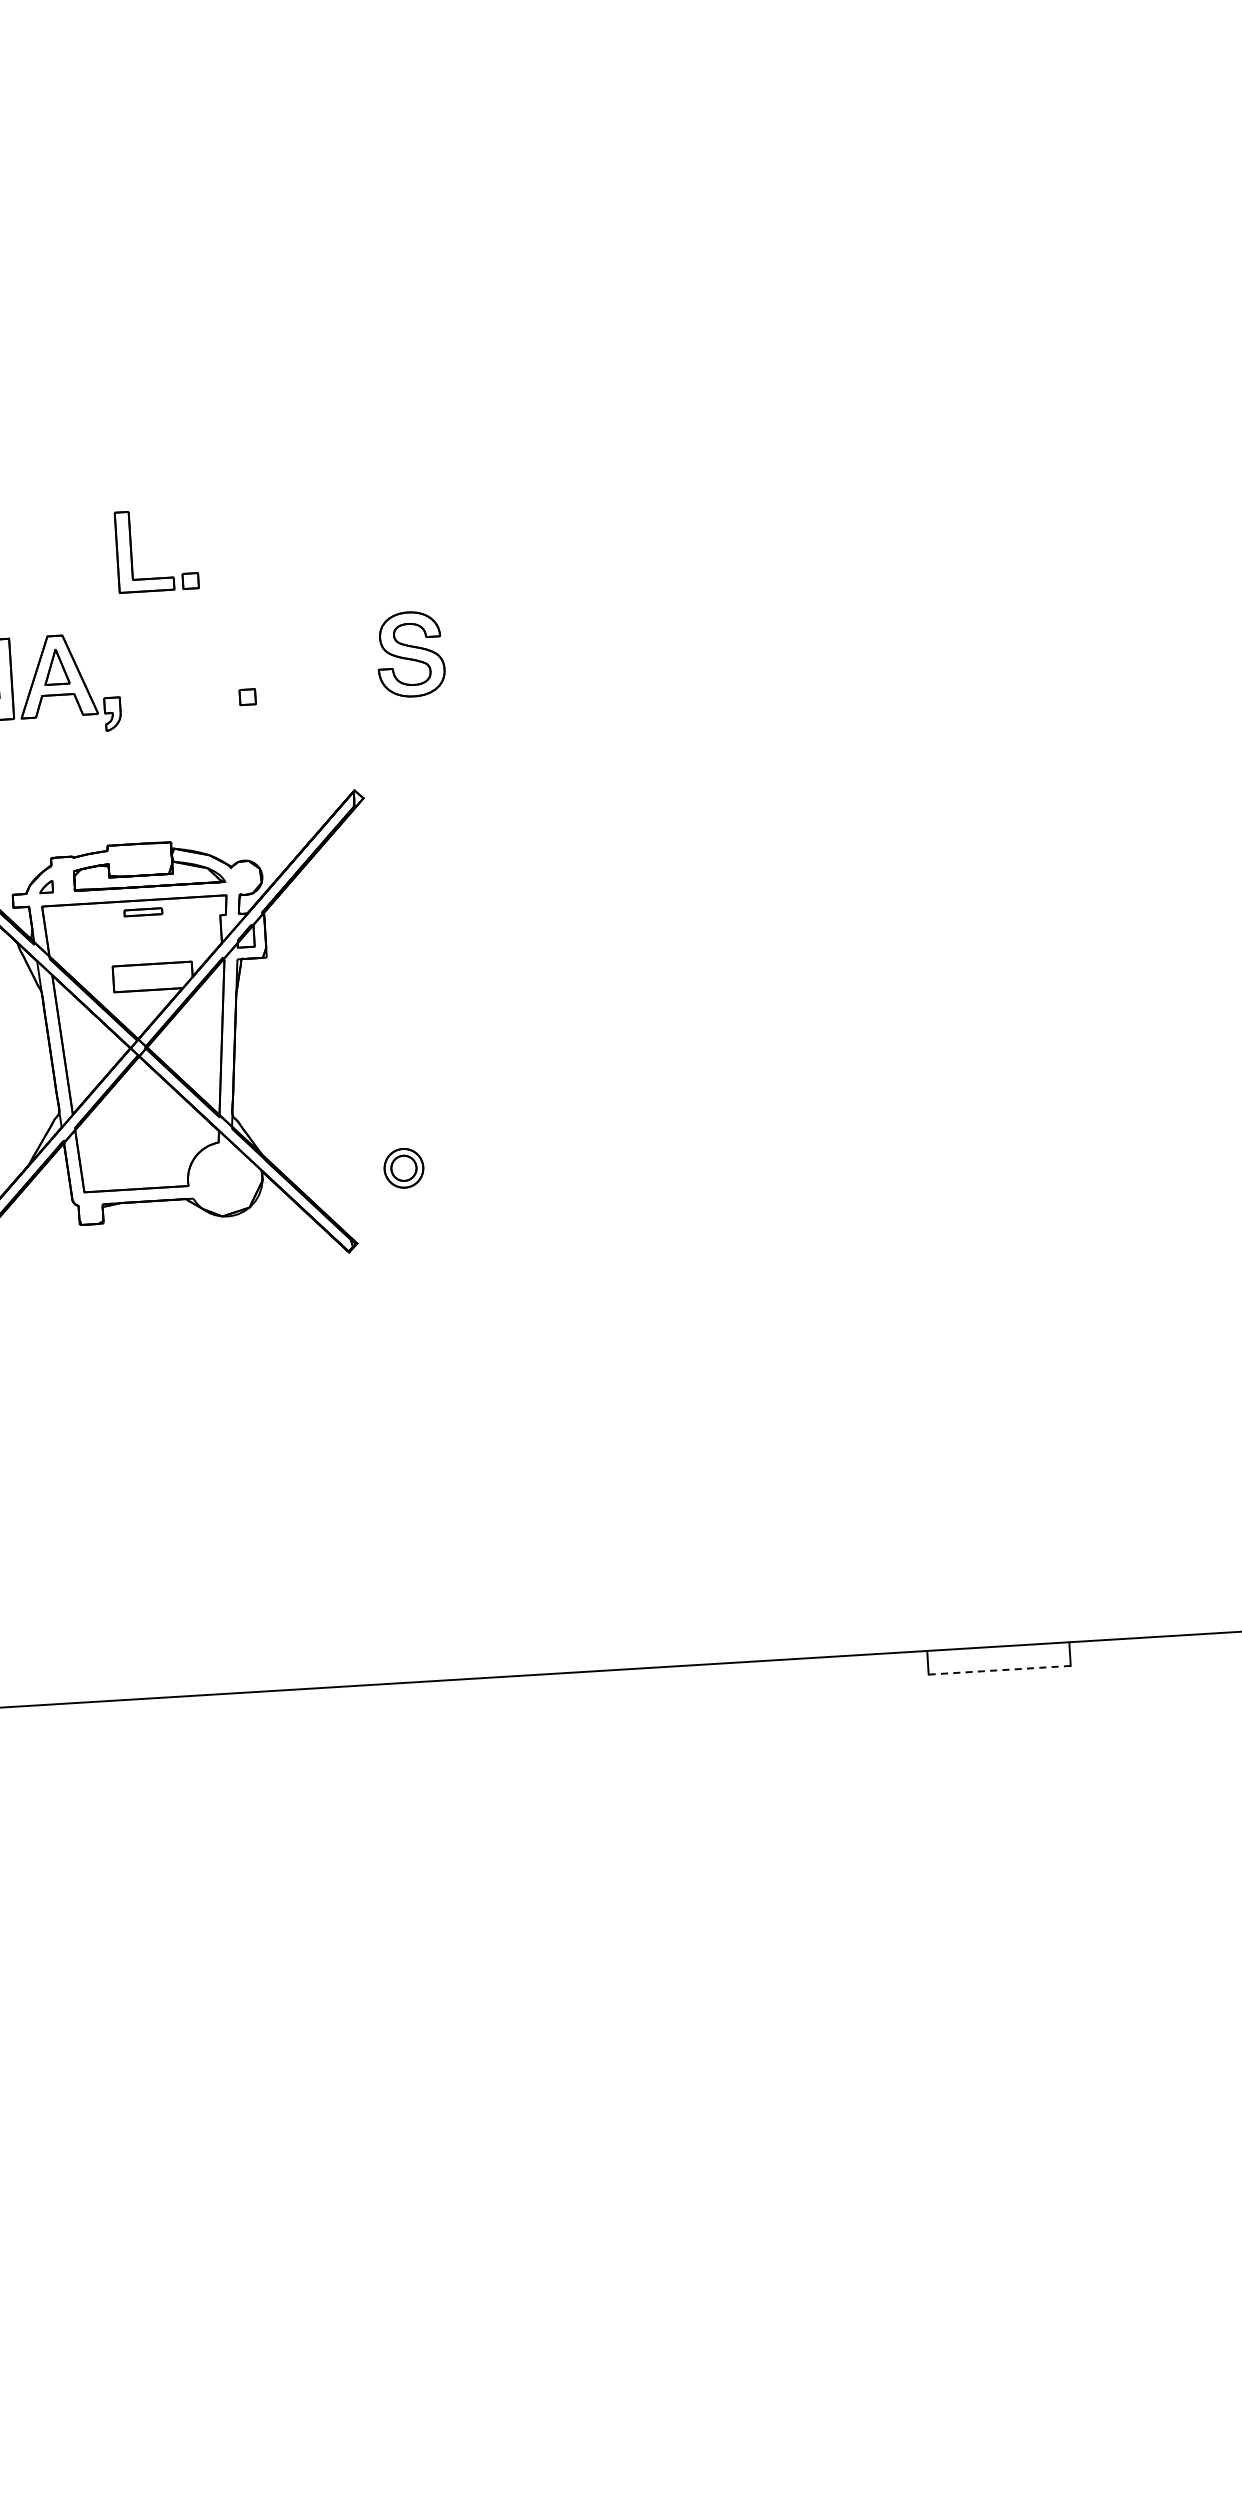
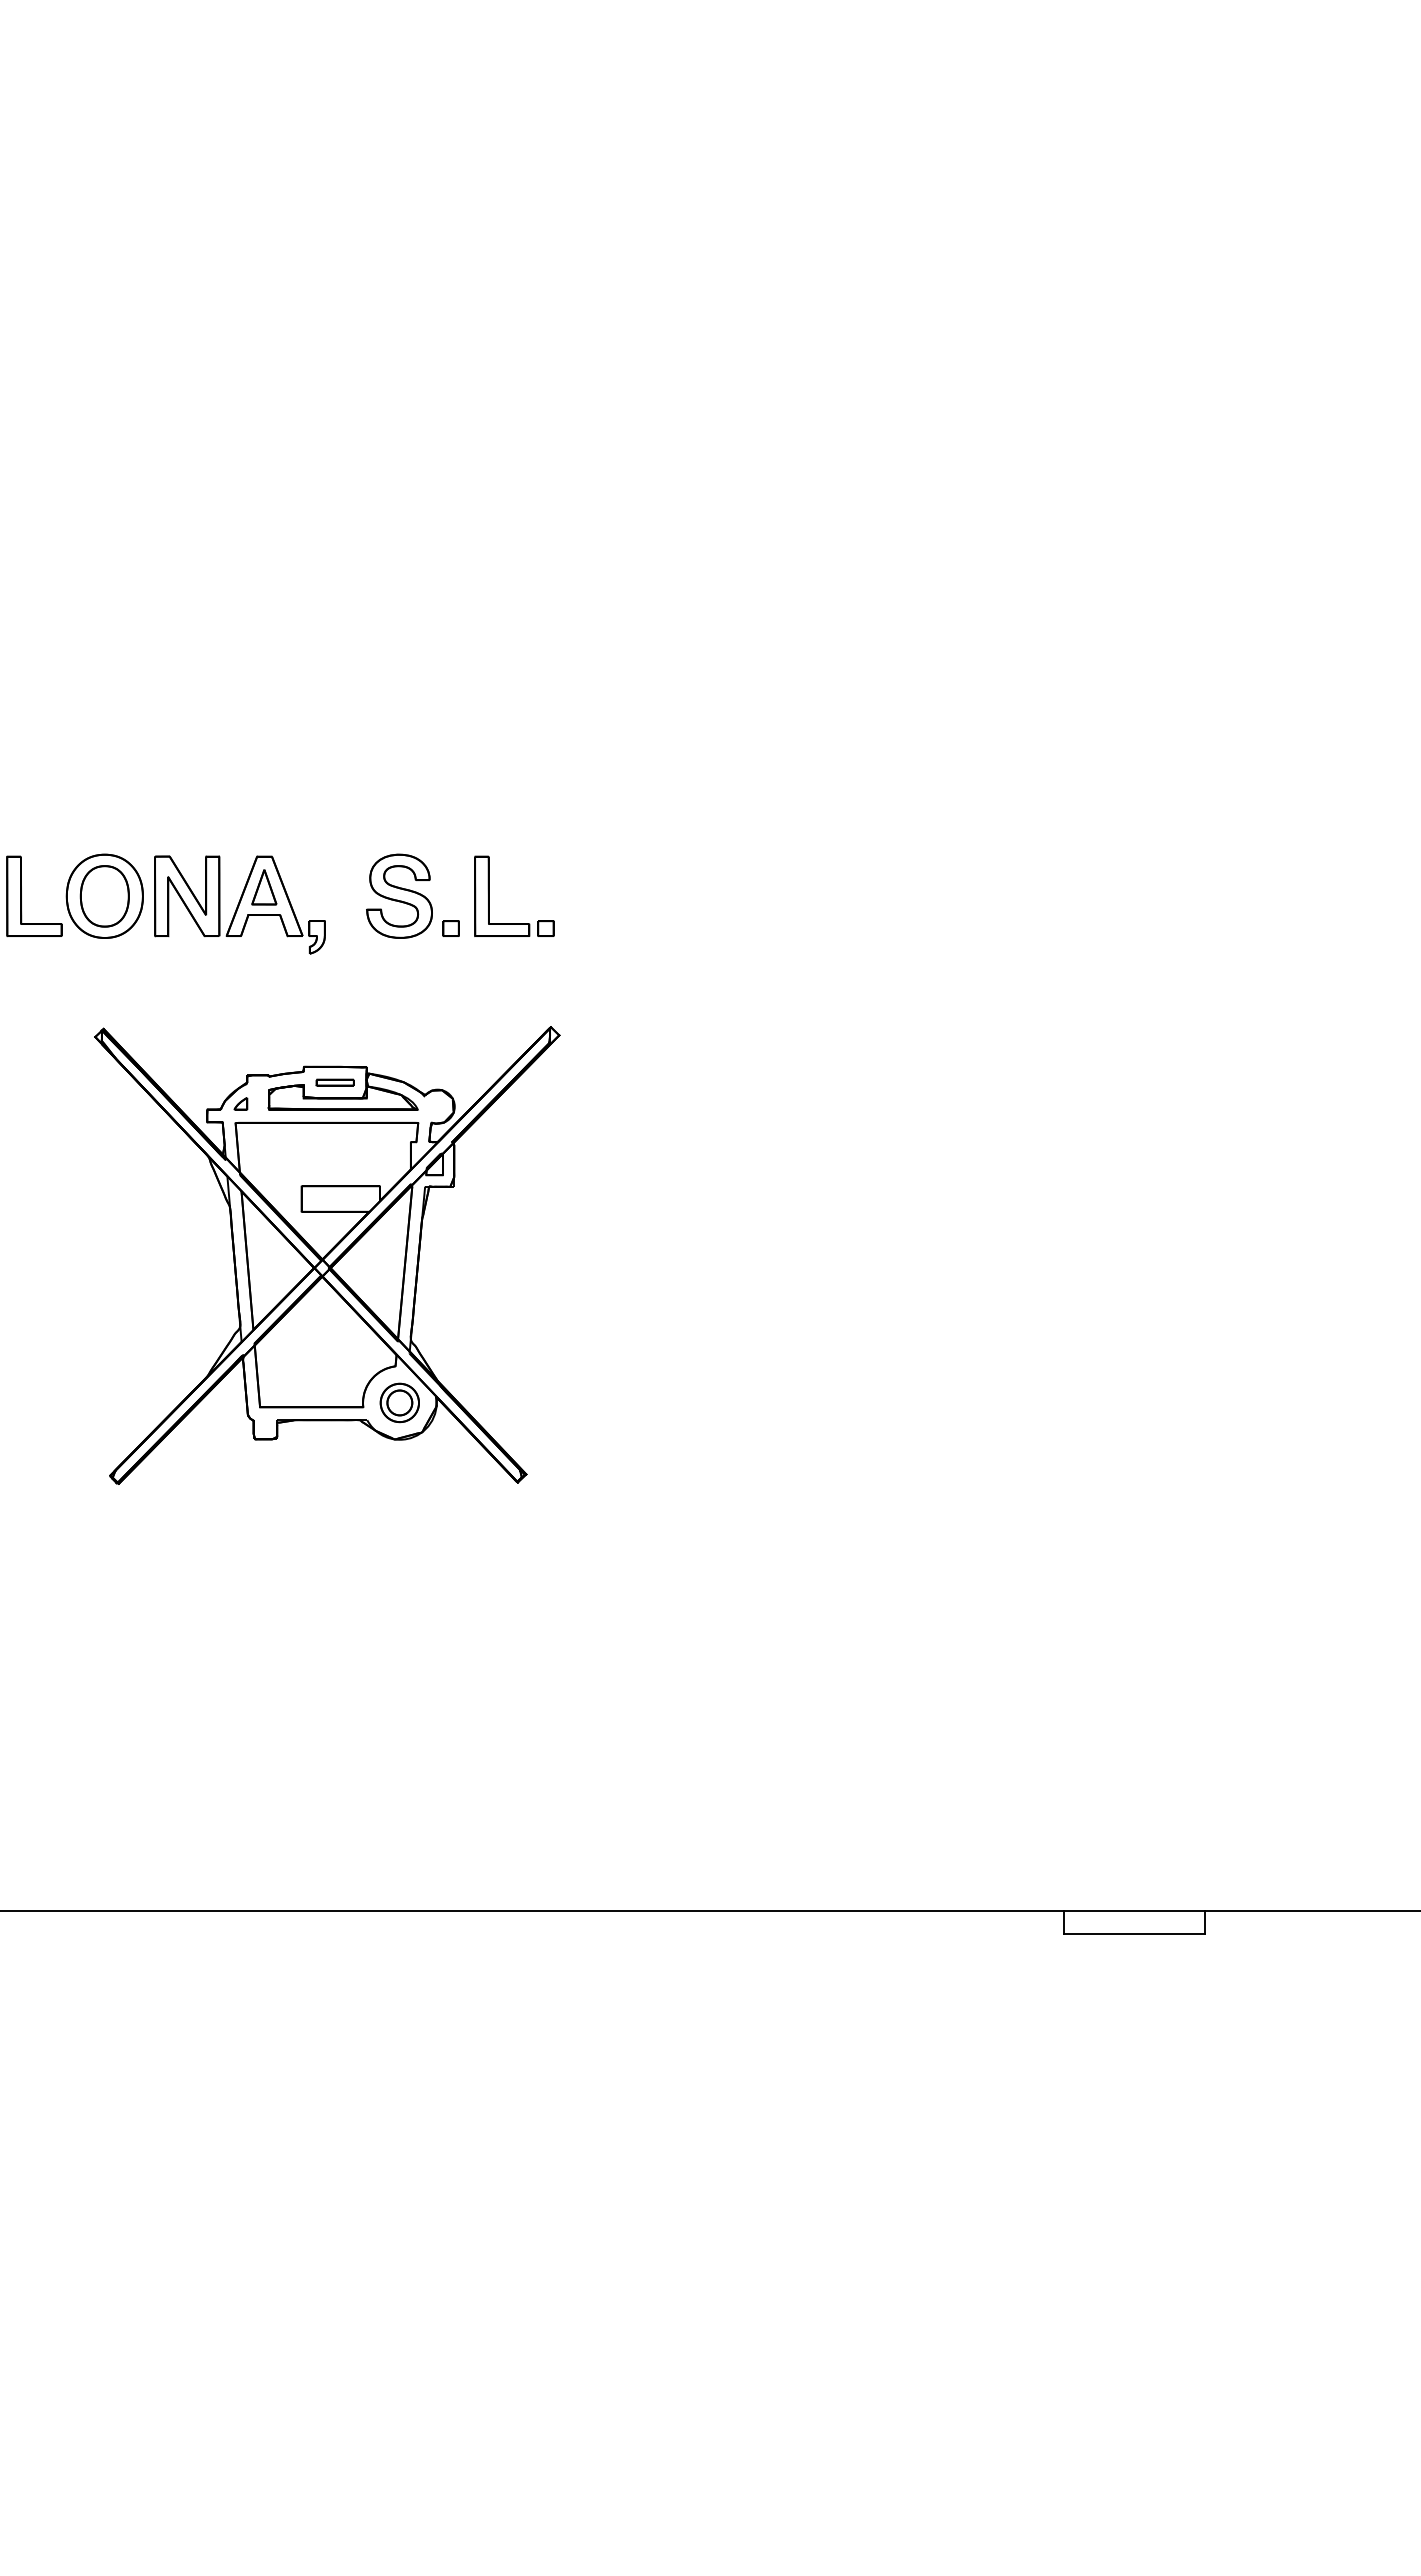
part: (131, 551) -> (489, 895), moved
part: (410, 653) -> (399, 895), moved
part: (142, 912) -> (334, 1082), moved
part: (403, 1167) -> (399, 1402), moved
line: (999, 1670) -> (1134, 1934), dashed -> solid

